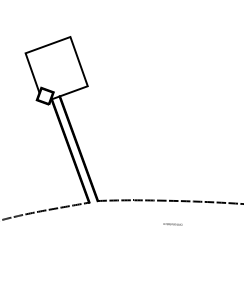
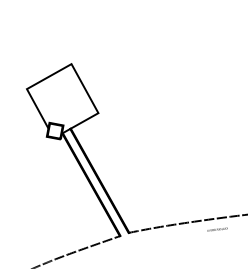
text: (172, 224) -> (217, 229), moved

